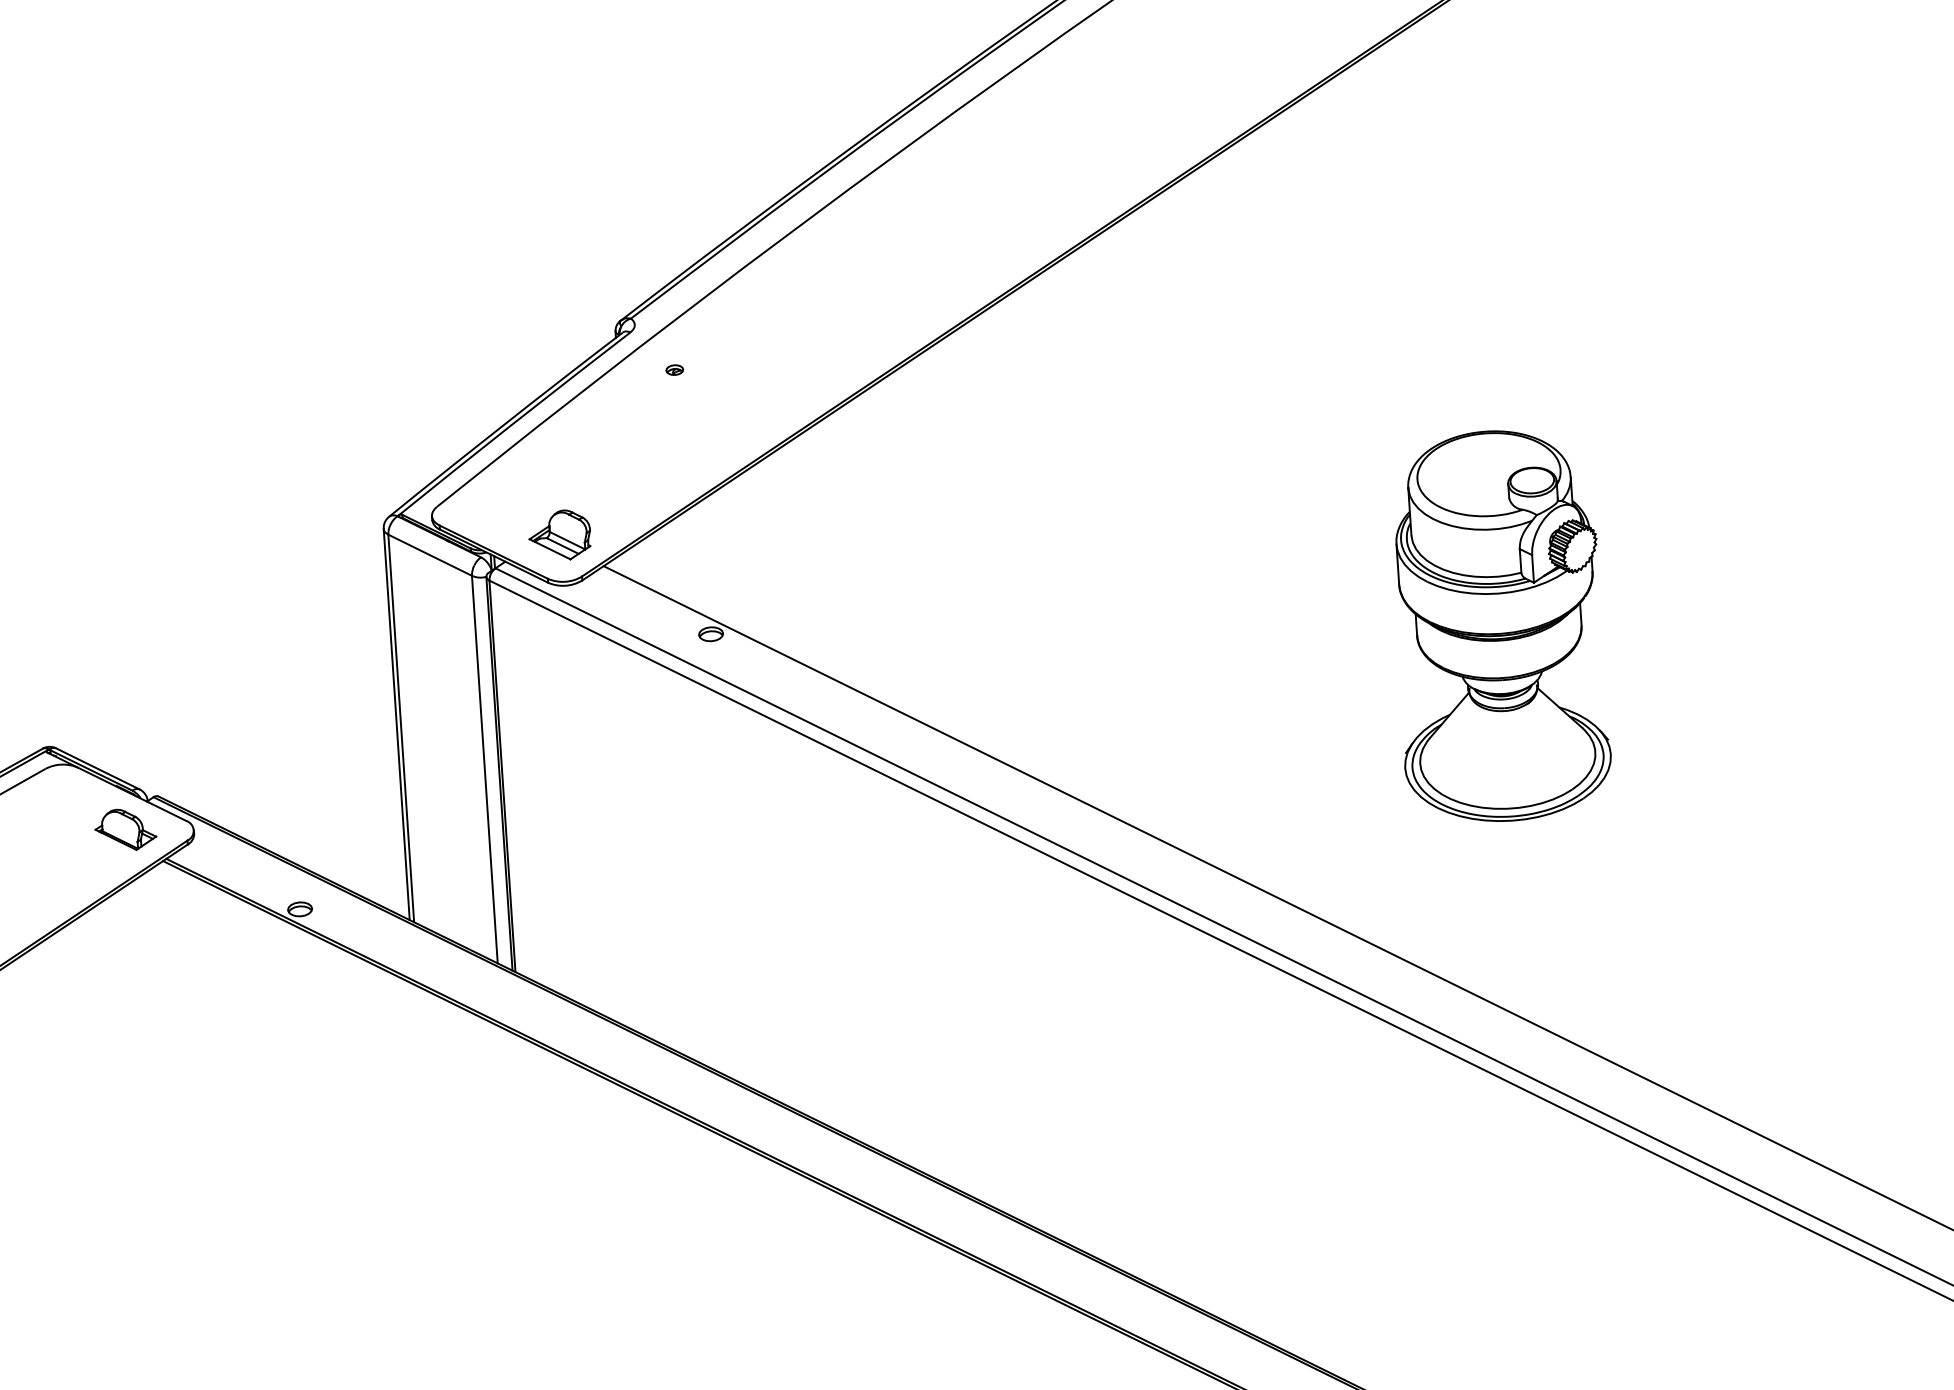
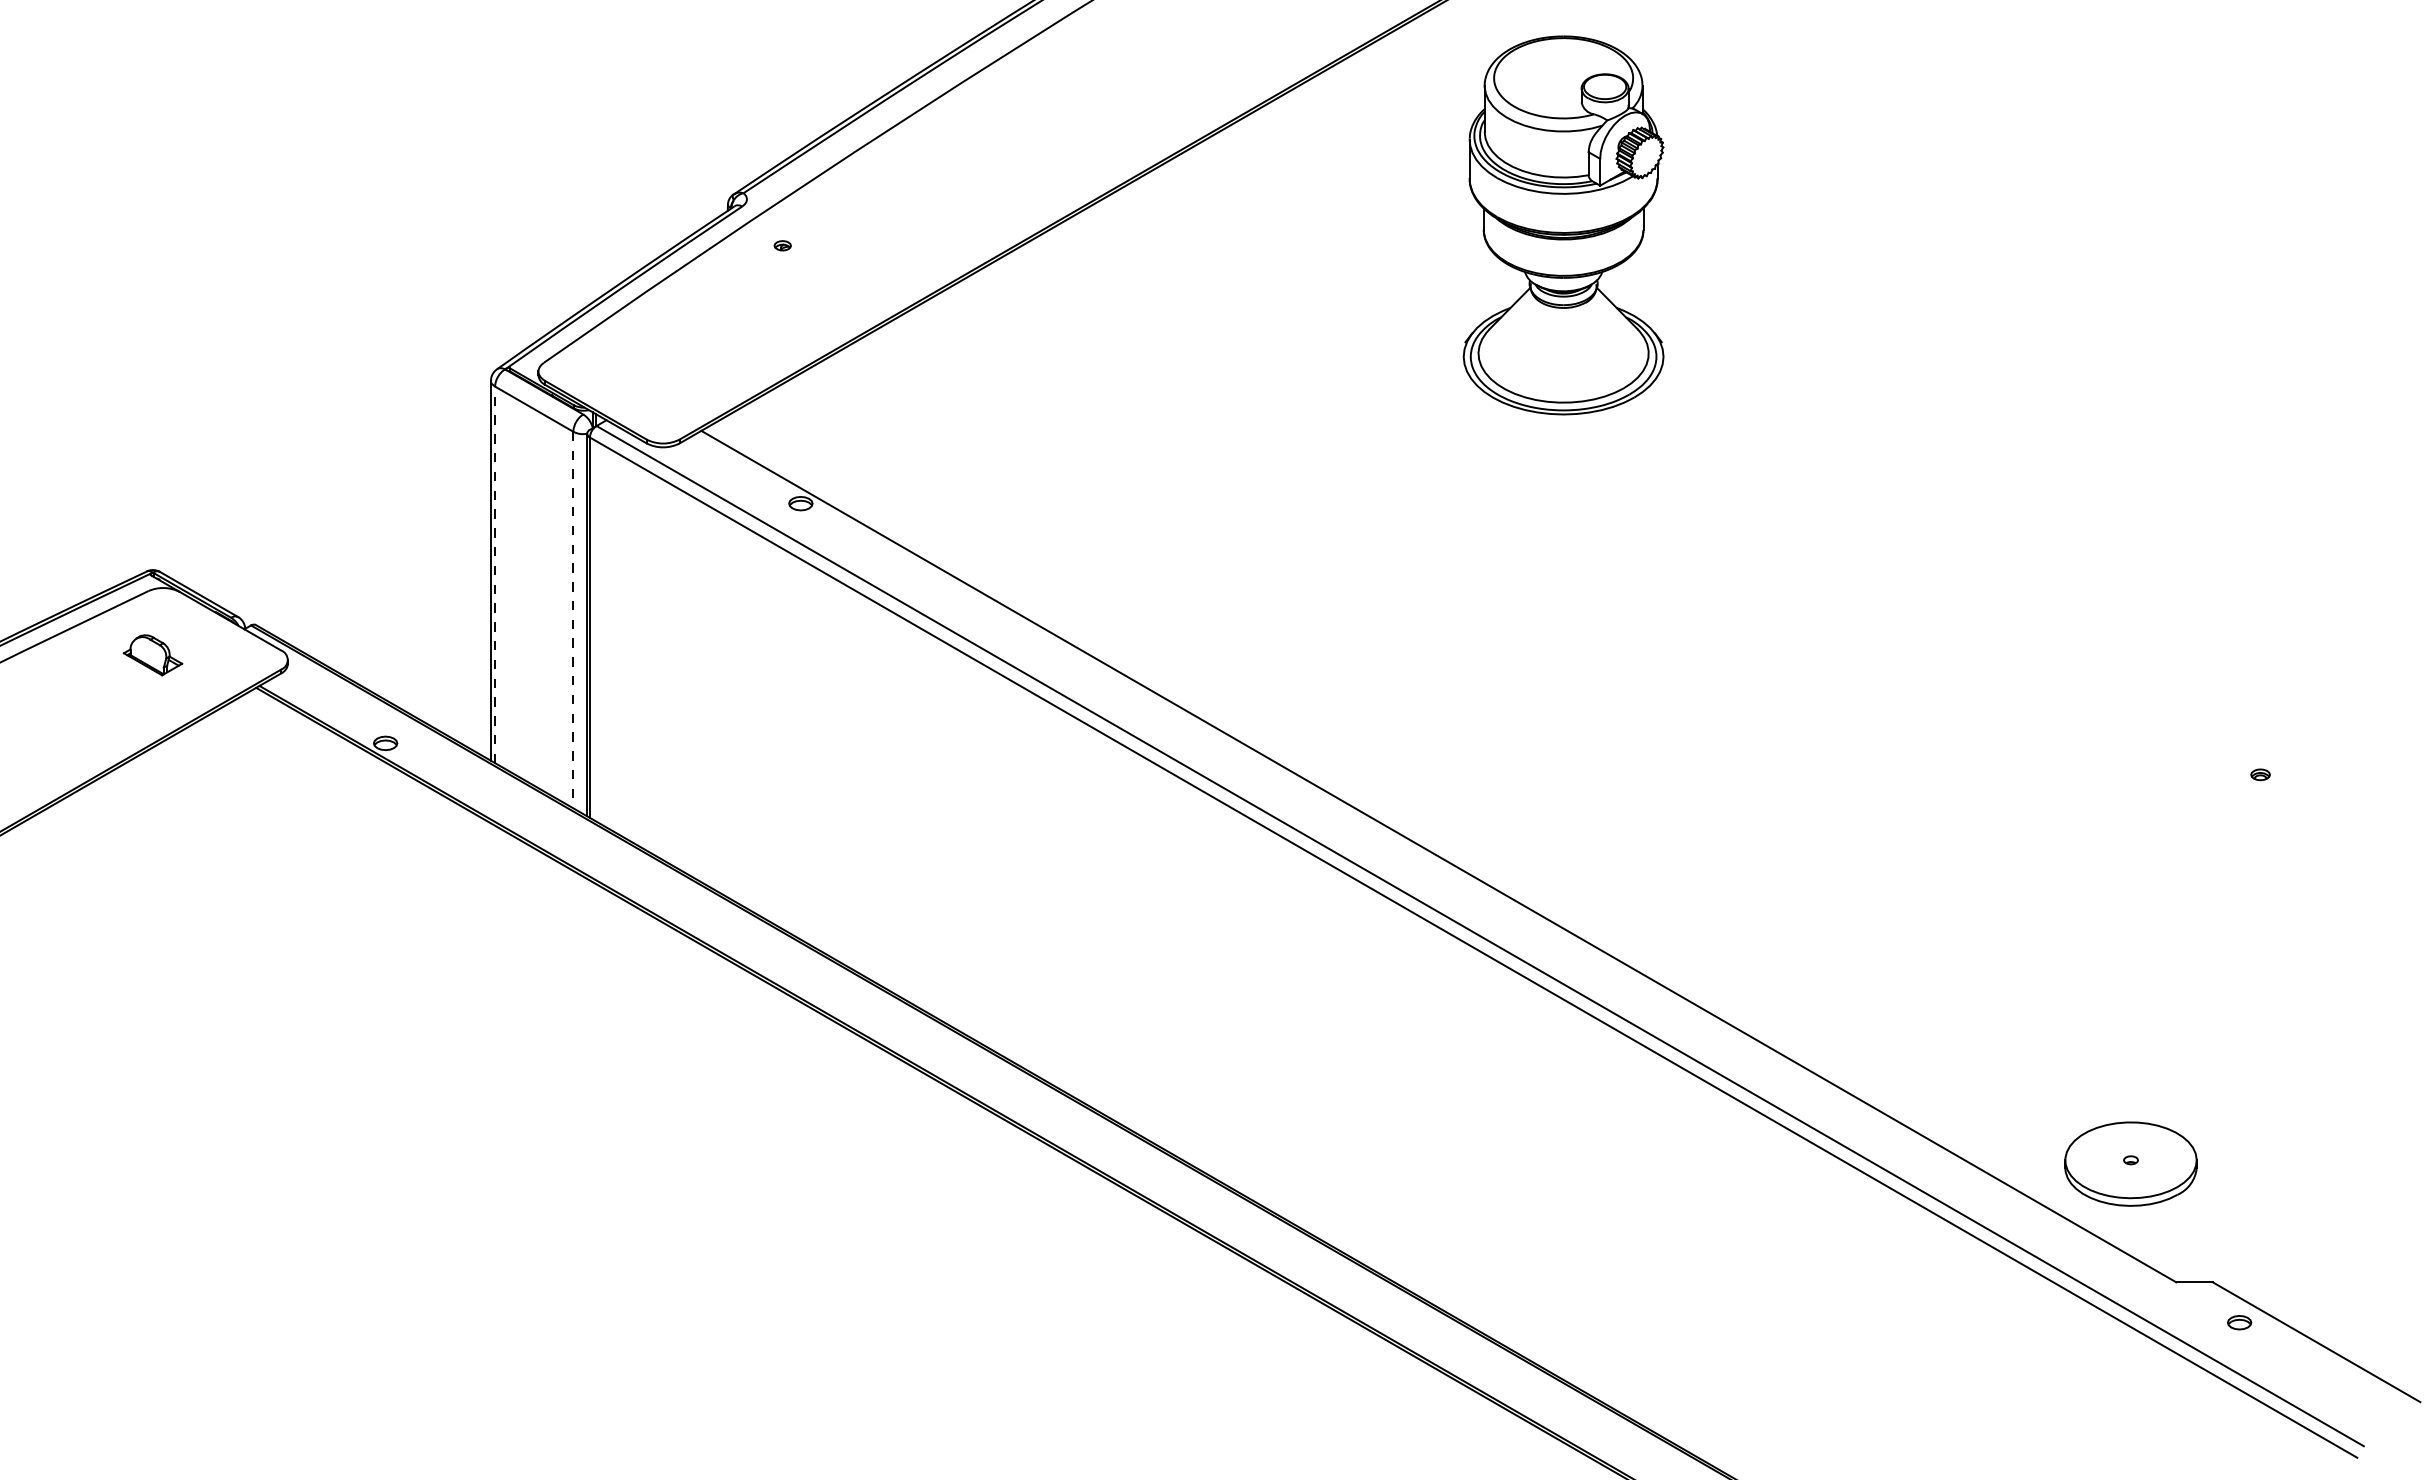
part: (559, 535) -> (660, 398), removed
part: (1498, 626) -> (1563, 225), moved
line: (401, 728) -> (495, 574), solid -> dashed
line: (485, 770) -> (573, 620), solid -> dashed
part: (125, 830) -> (152, 655), moved

